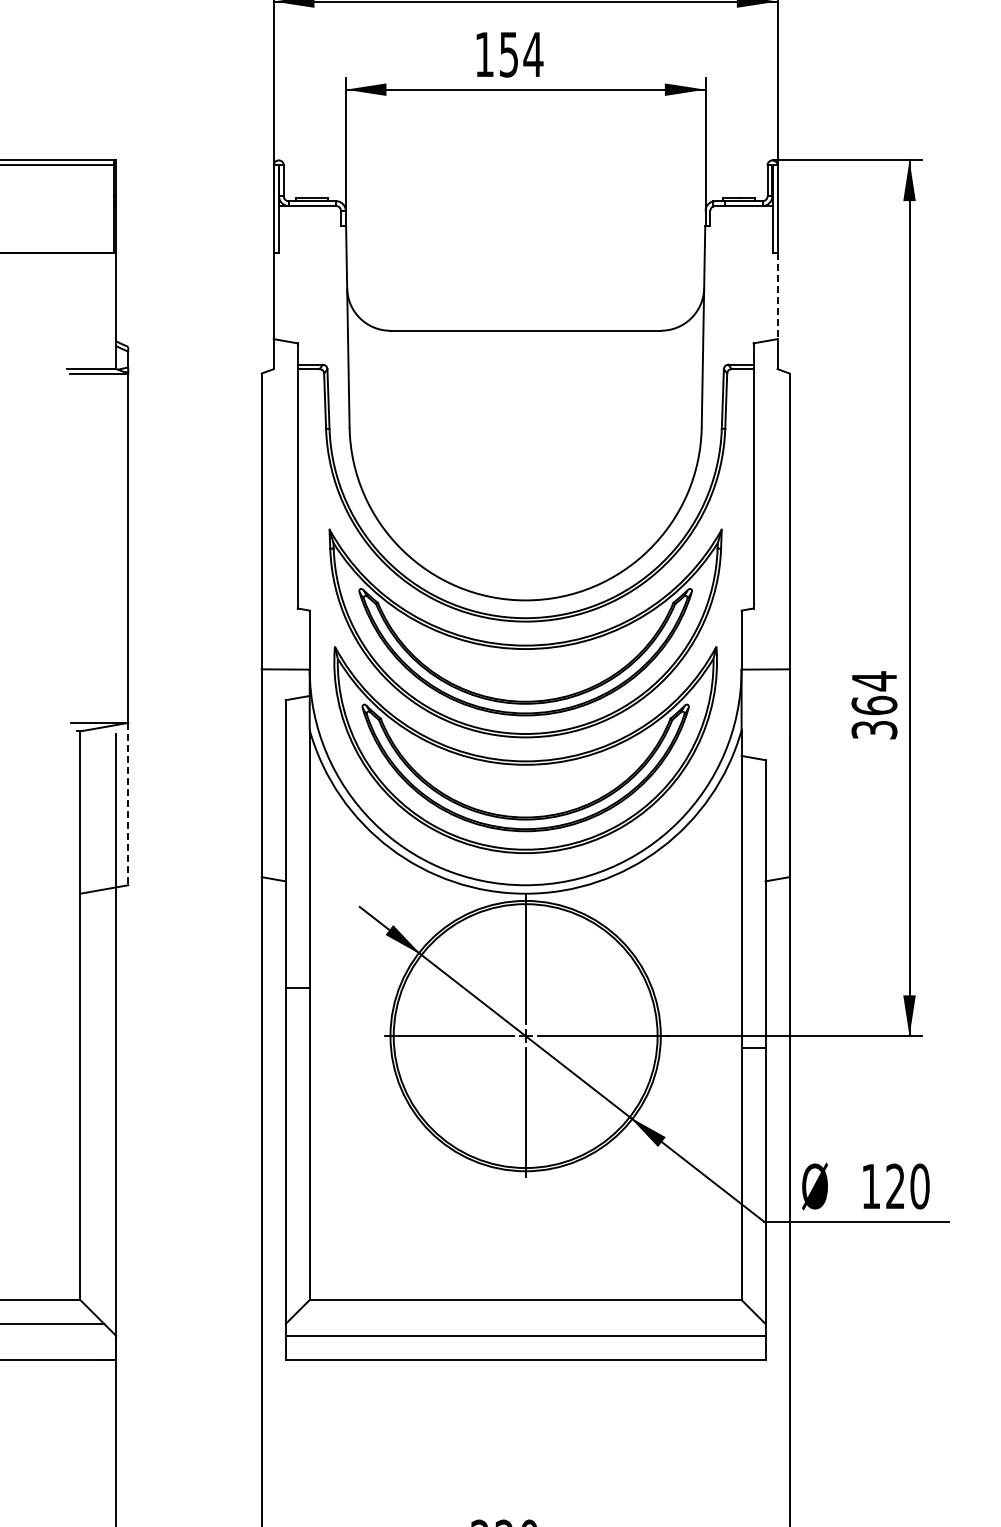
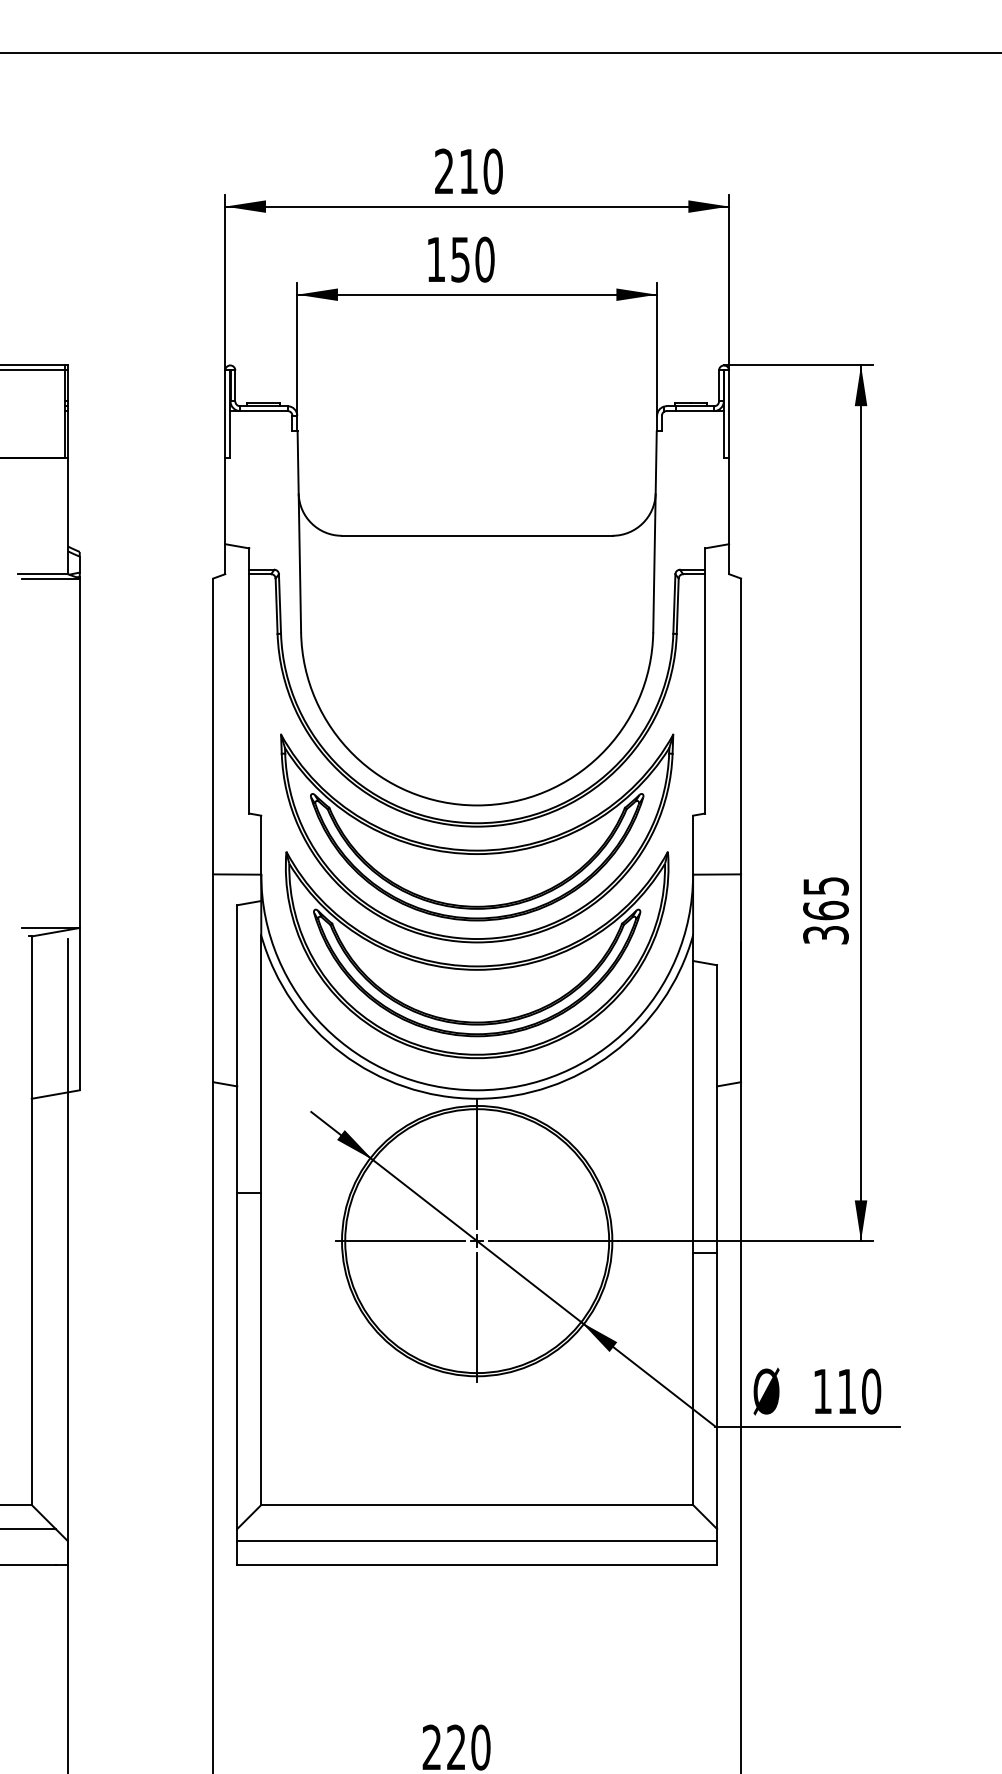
text: (532, 54) -> (484, 259), 154 -> 150
line: (777, 296) -> (729, 501), dashed -> solid
text: (873, 681) -> (825, 886), 364 -> 365
line: (127, 804) -> (79, 1009), dashed -> solid
text: (894, 1185) -> (846, 1390), 120 -> 110

